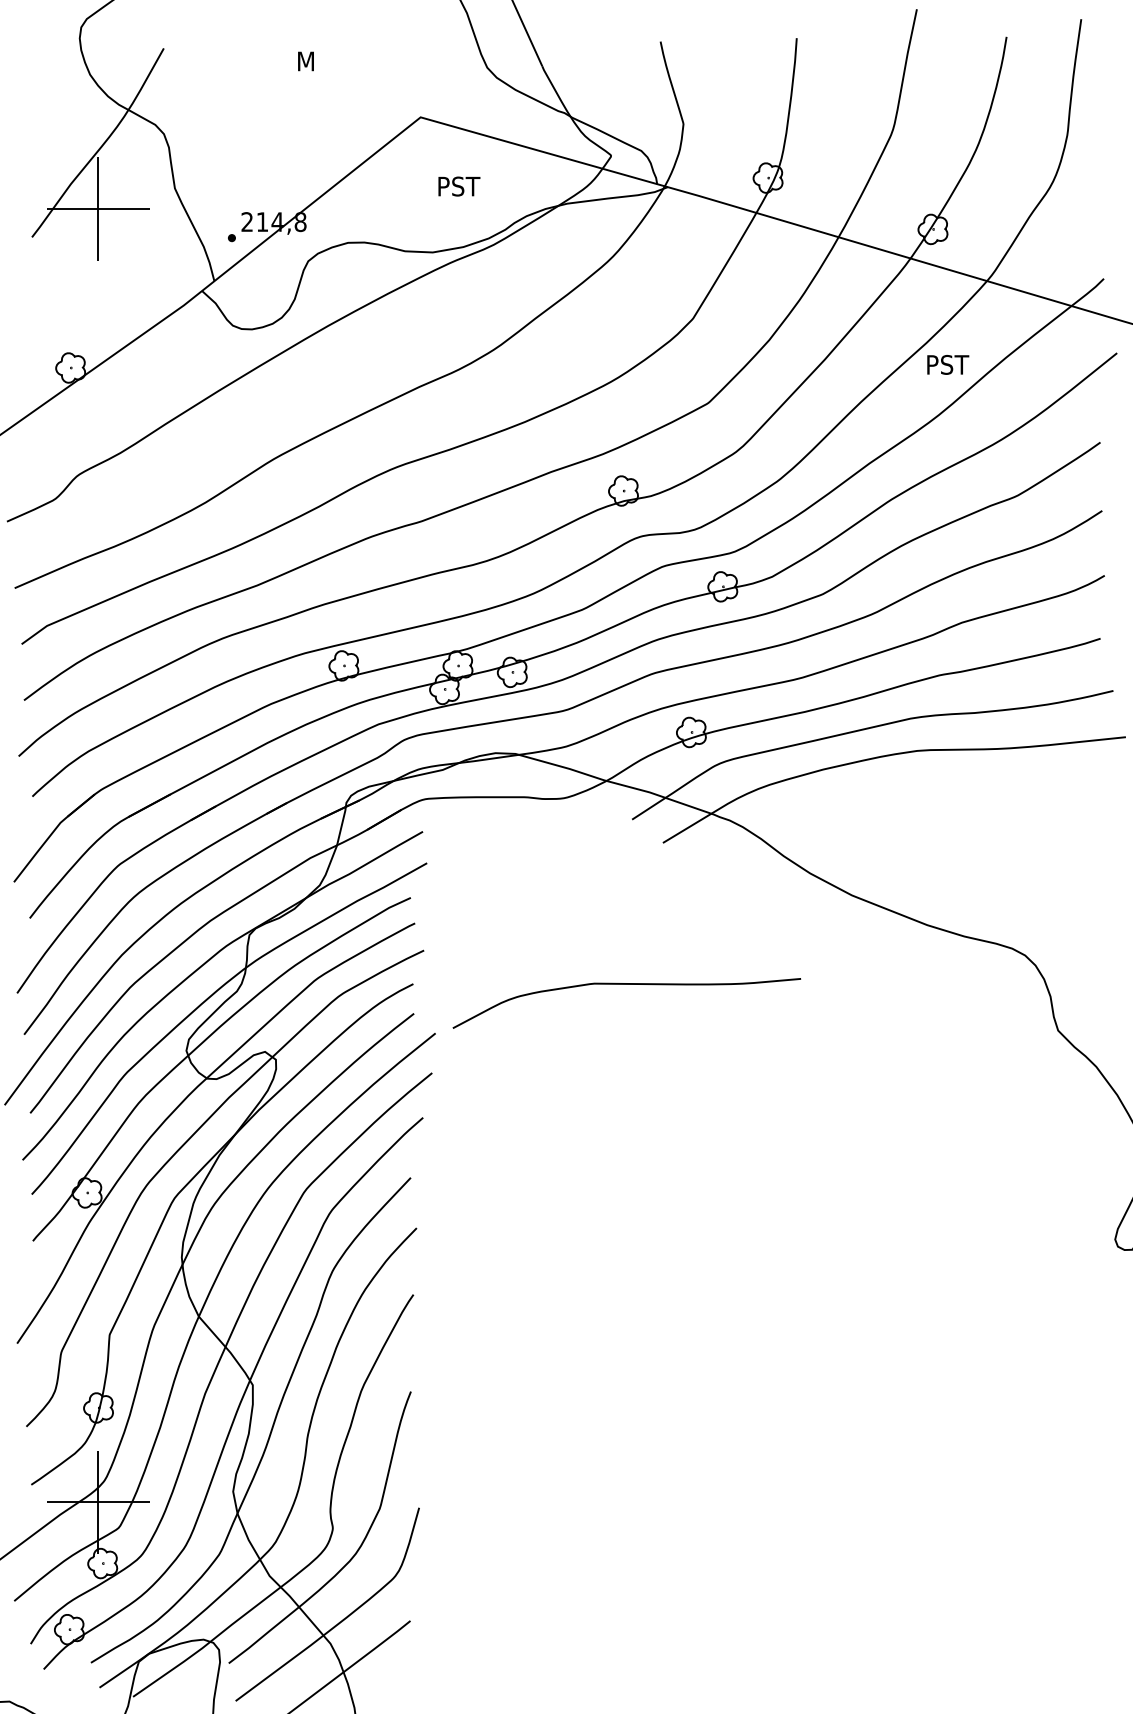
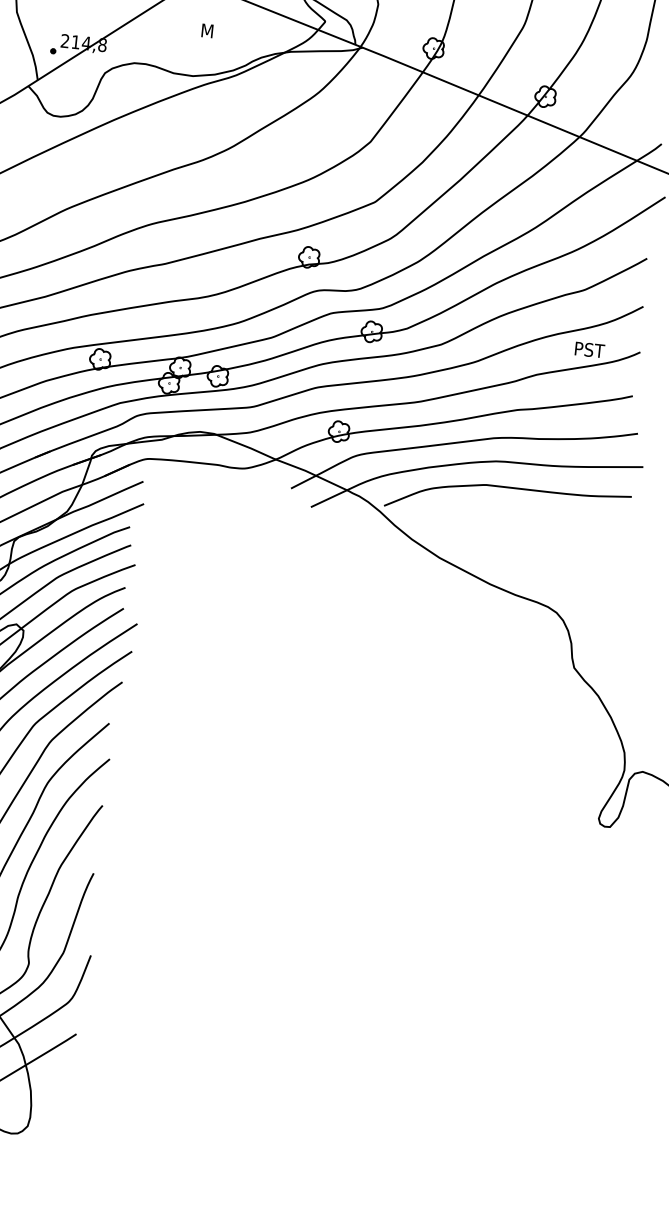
text: (460, 186) -> (217, 31), PST -> M
text: (948, 364) -> (590, 349), moved
curve: (626, 984) -> (509, 487), moved

